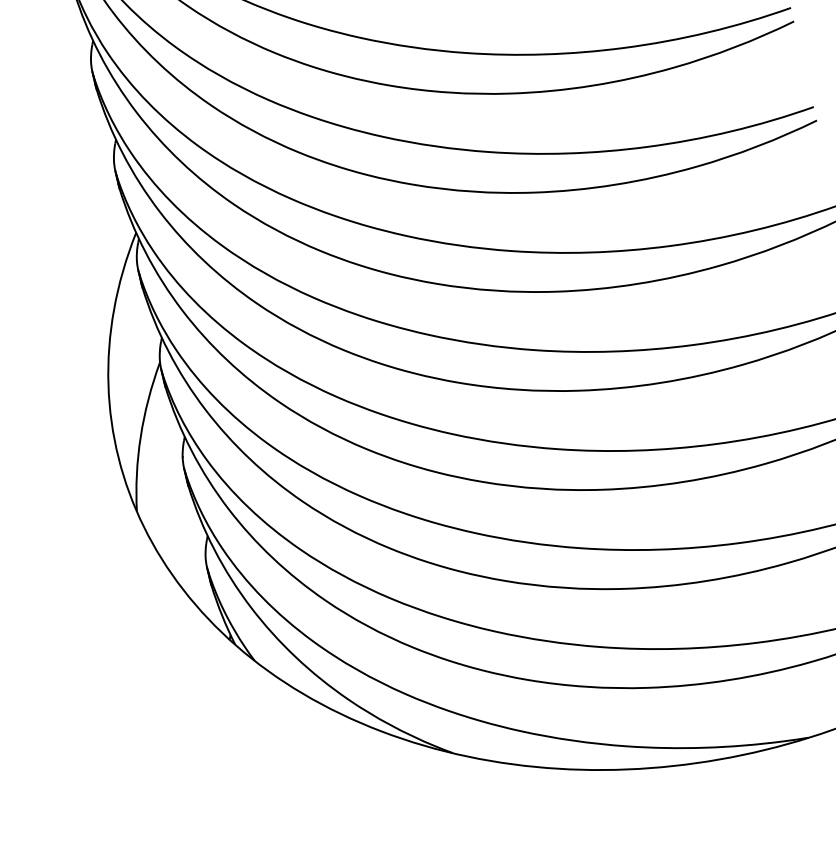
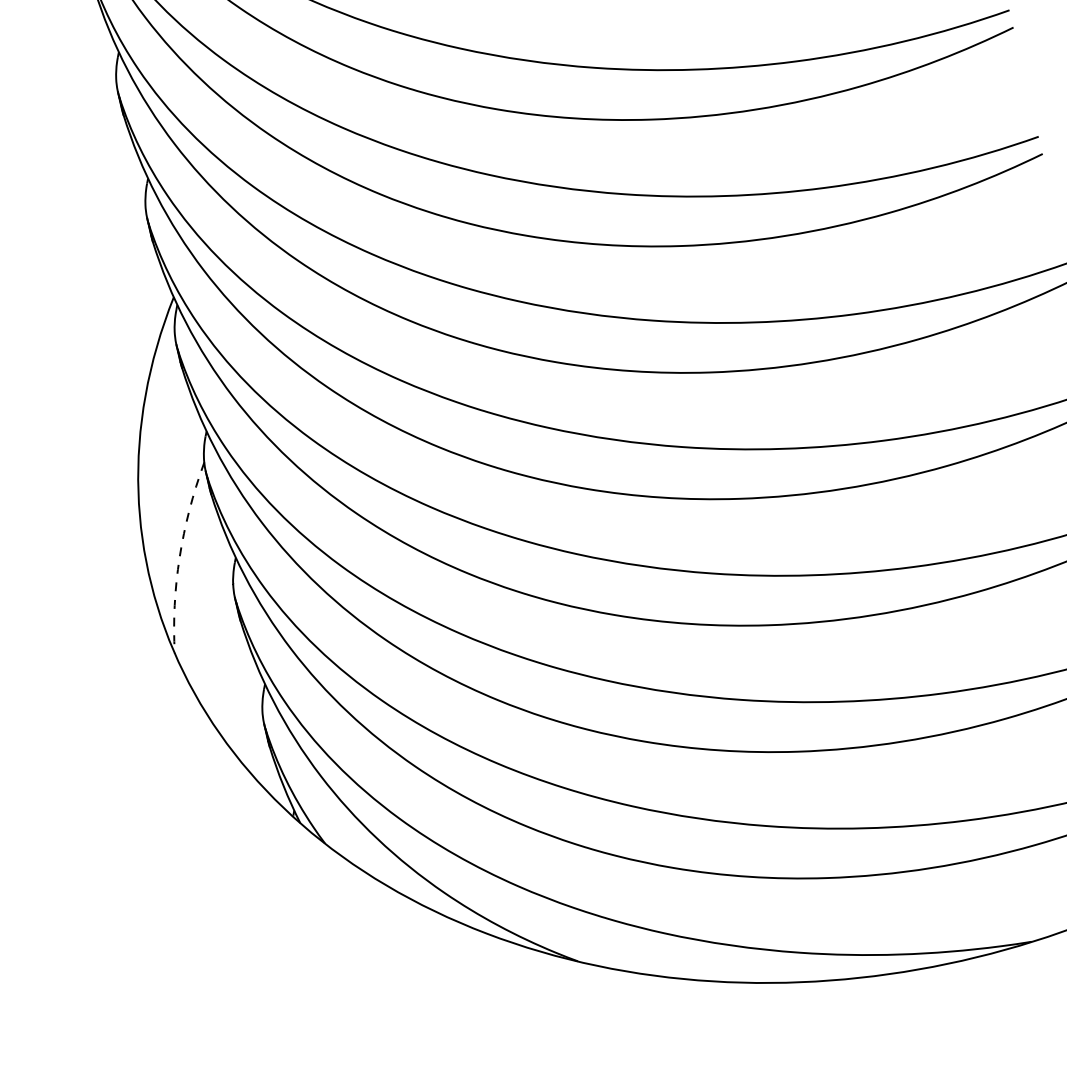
arc: (140, 435) -> (179, 556), solid -> dashed

